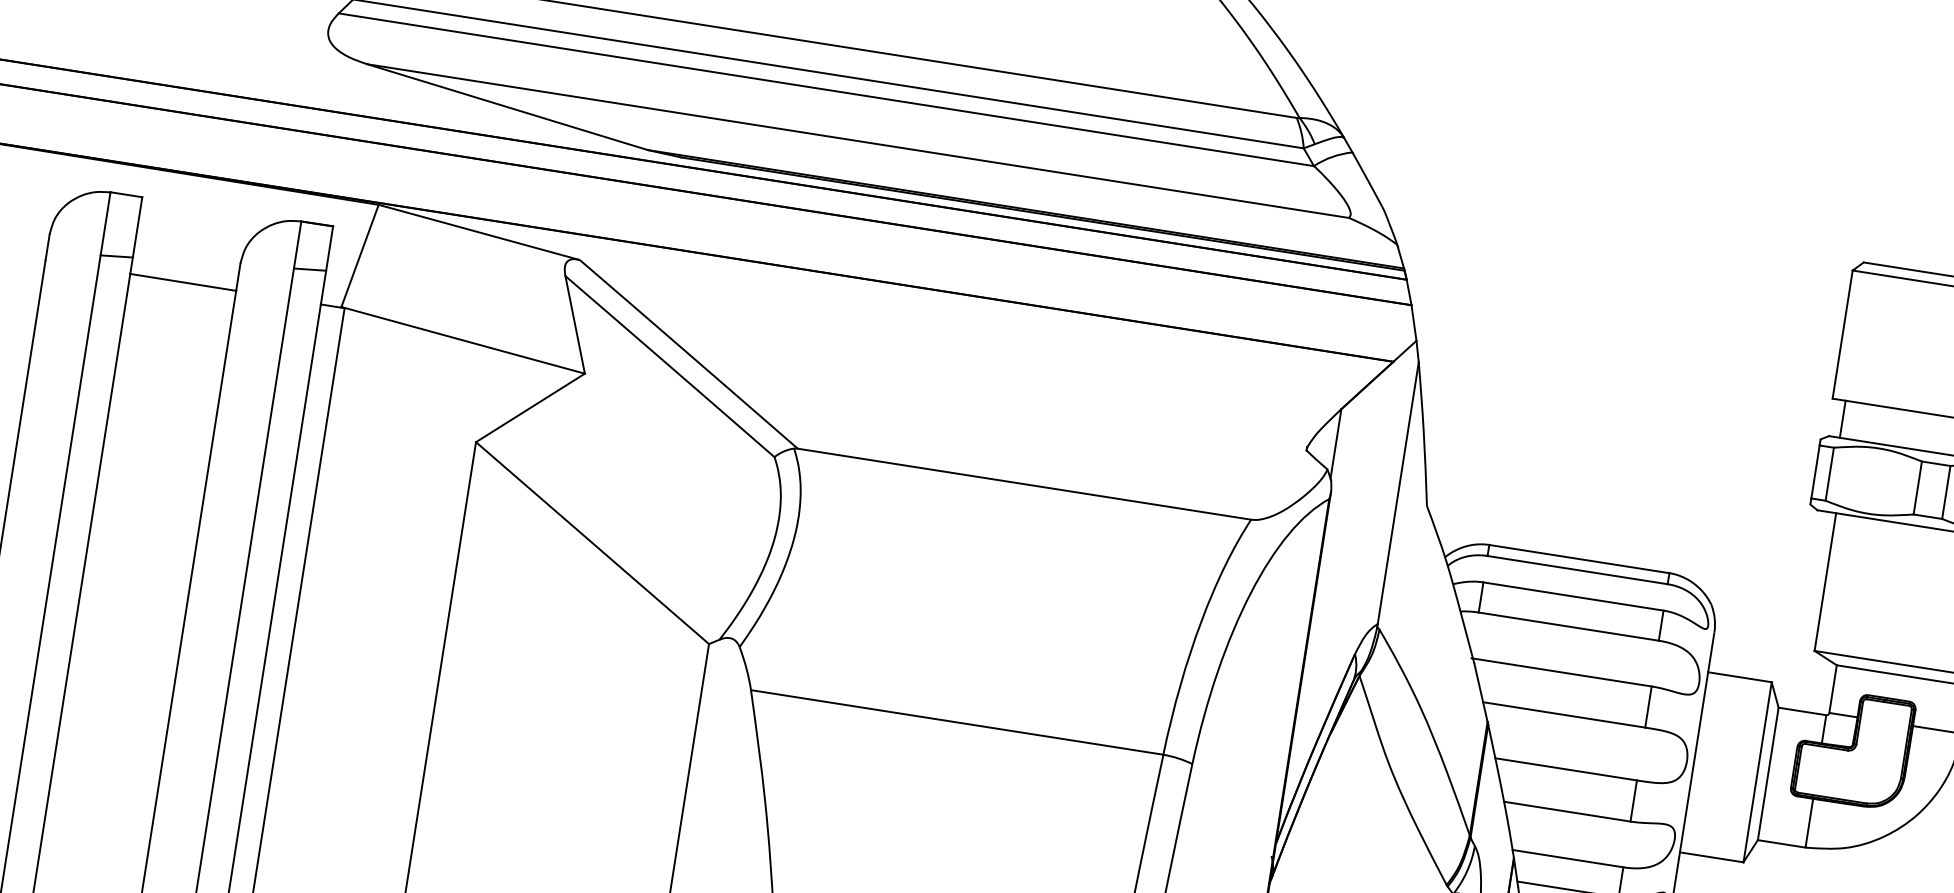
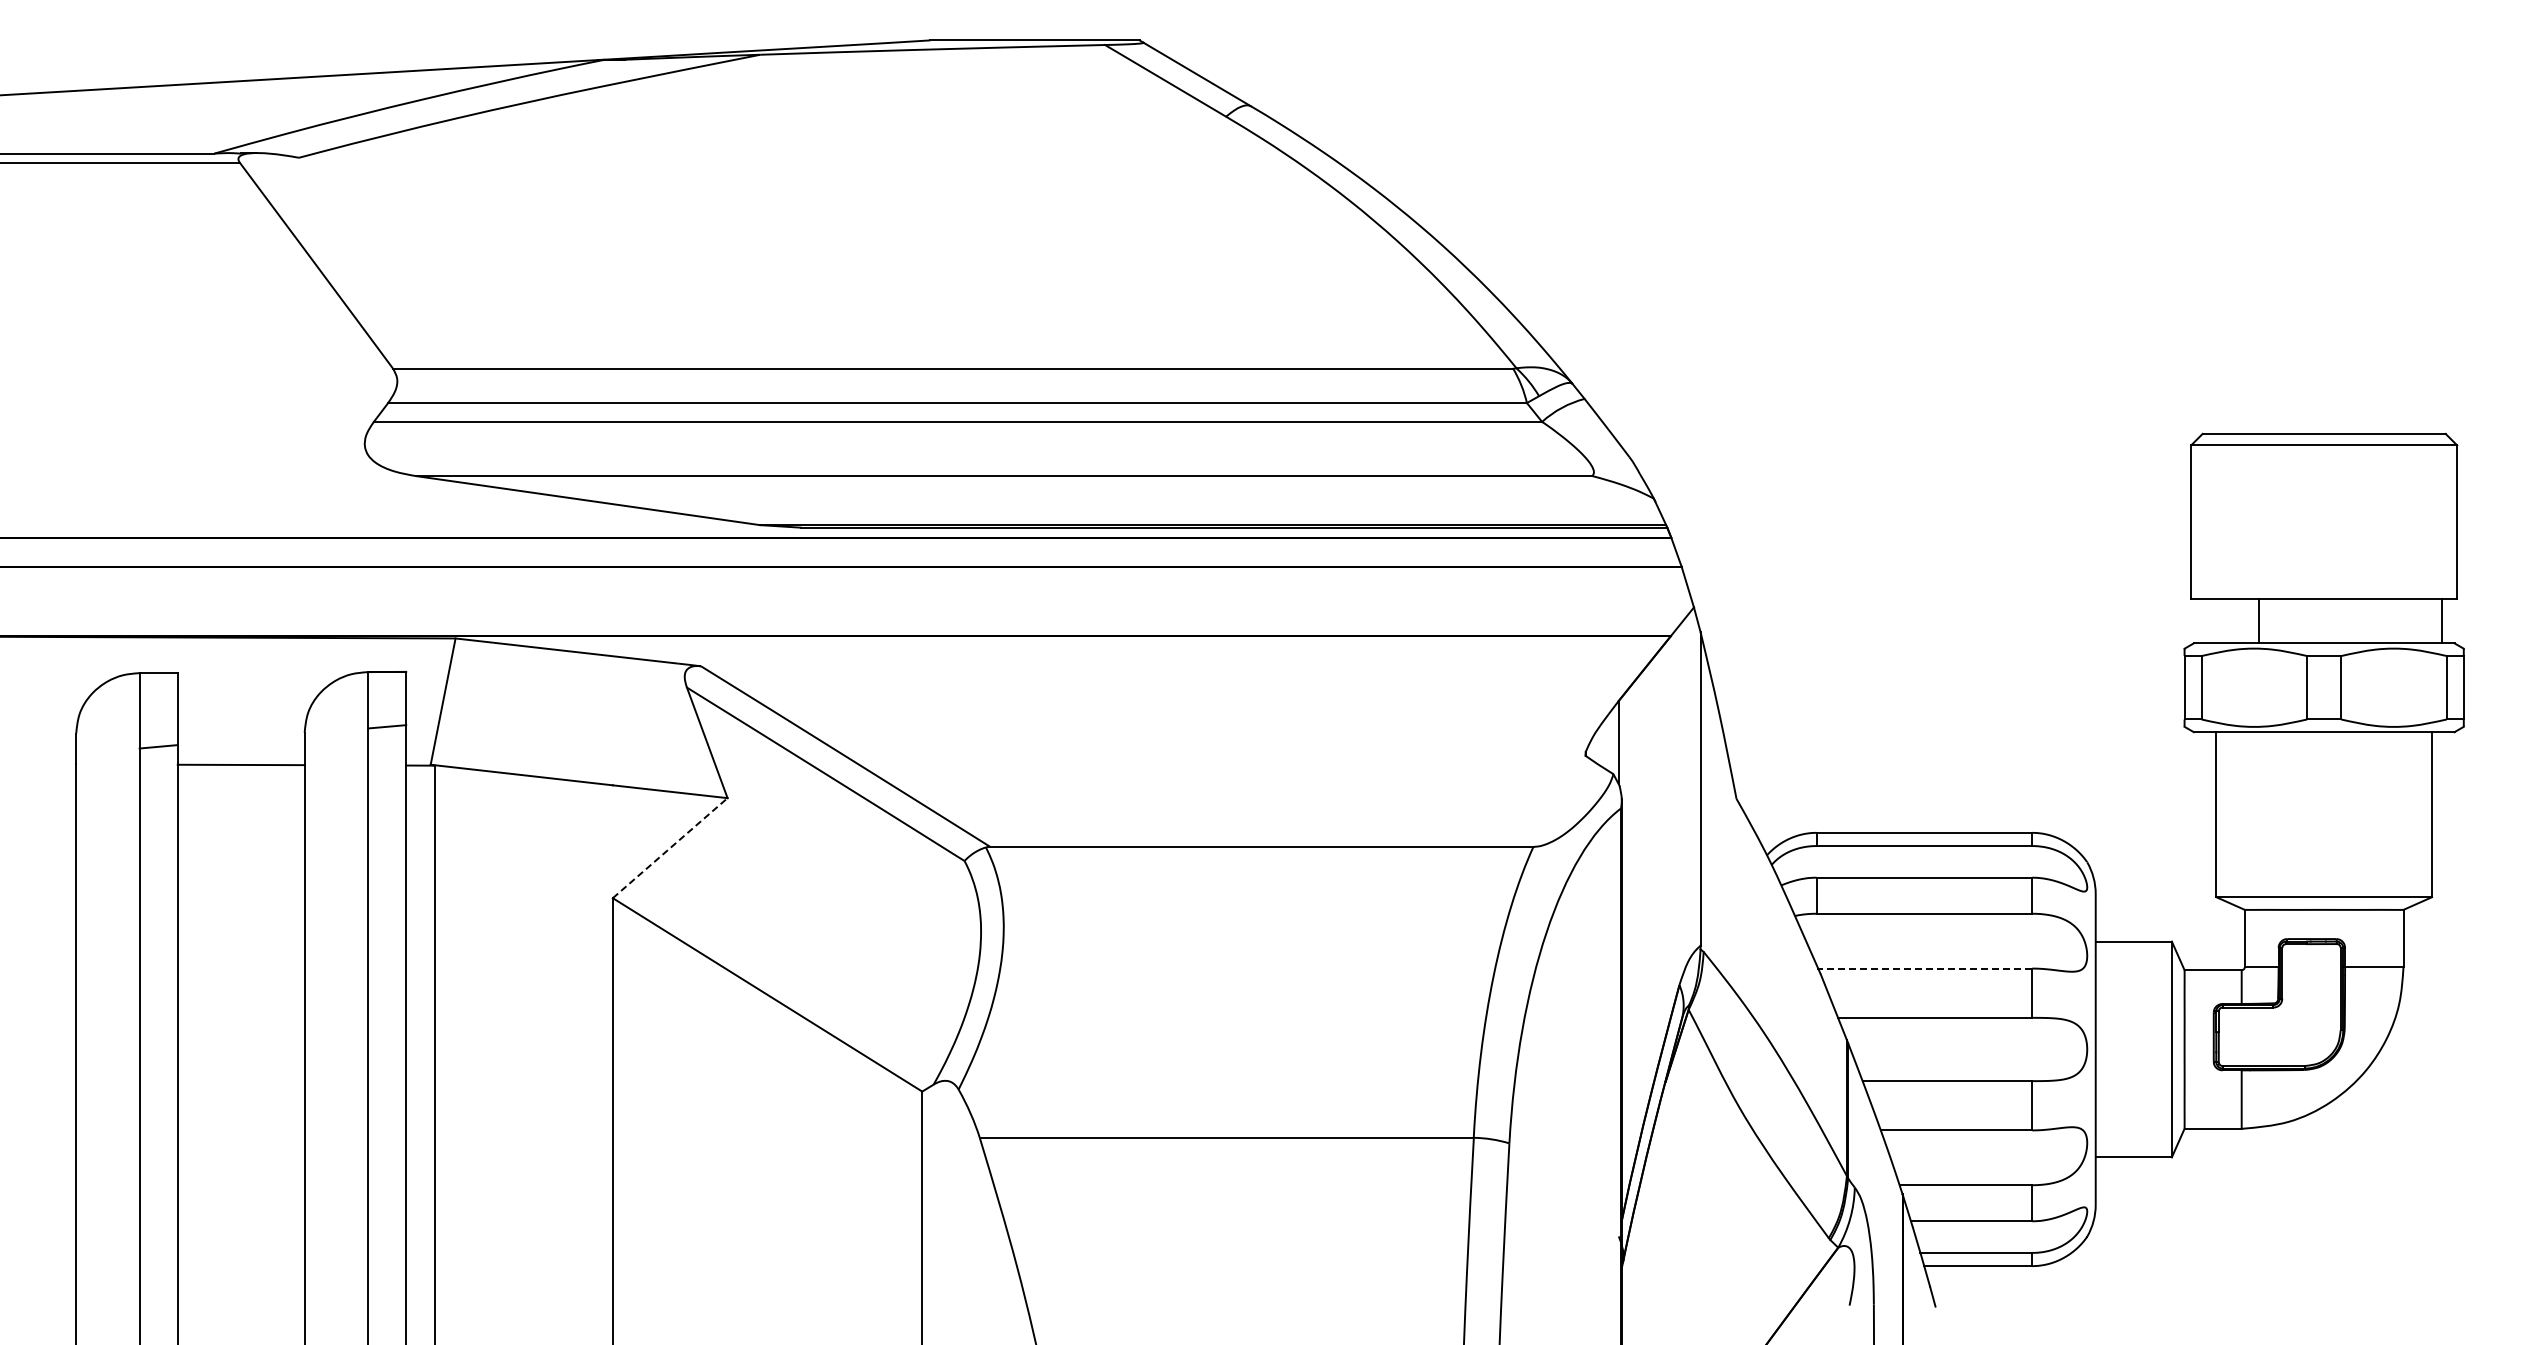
line: (530, 407) -> (670, 847), solid -> dashed
line: (1842, 418) -> (2258, 620), moved
line: (1561, 672) -> (1924, 968), solid -> dashed

